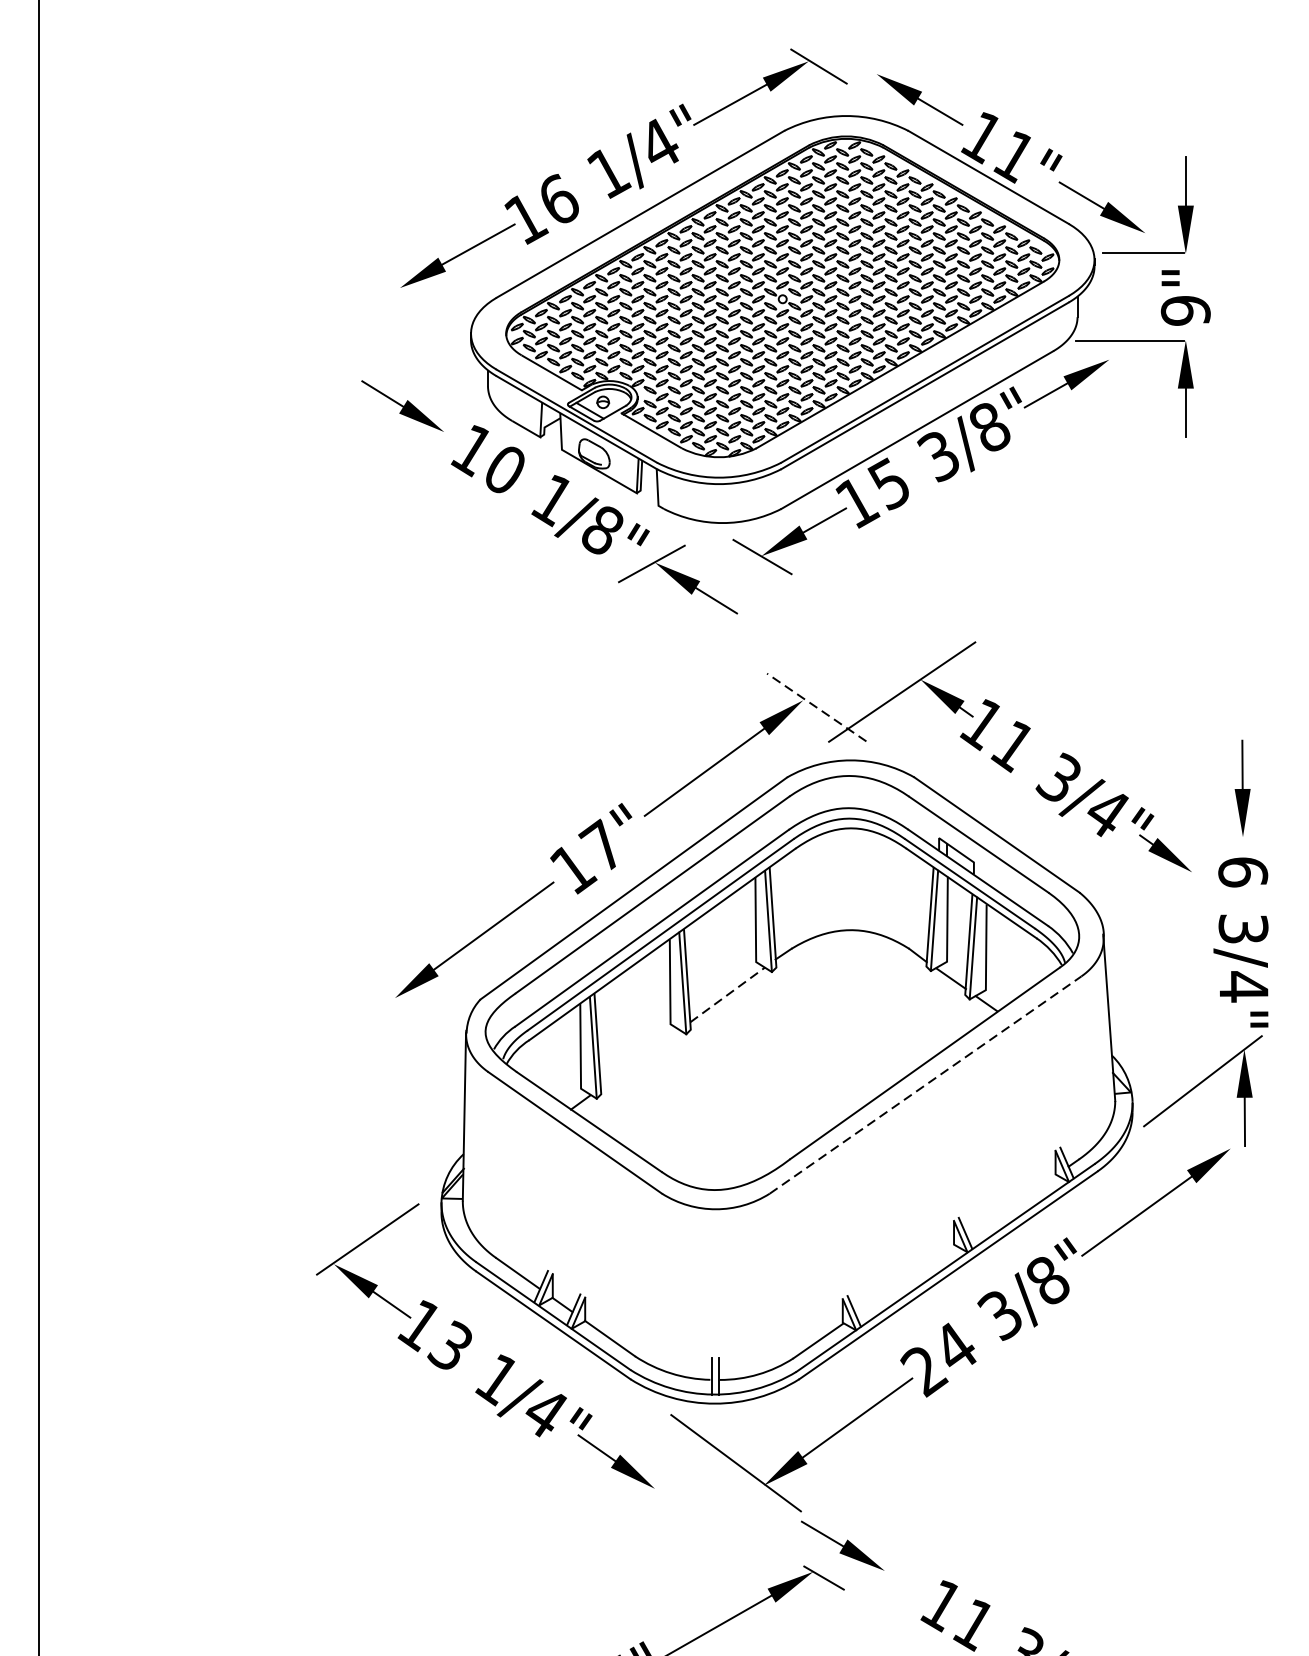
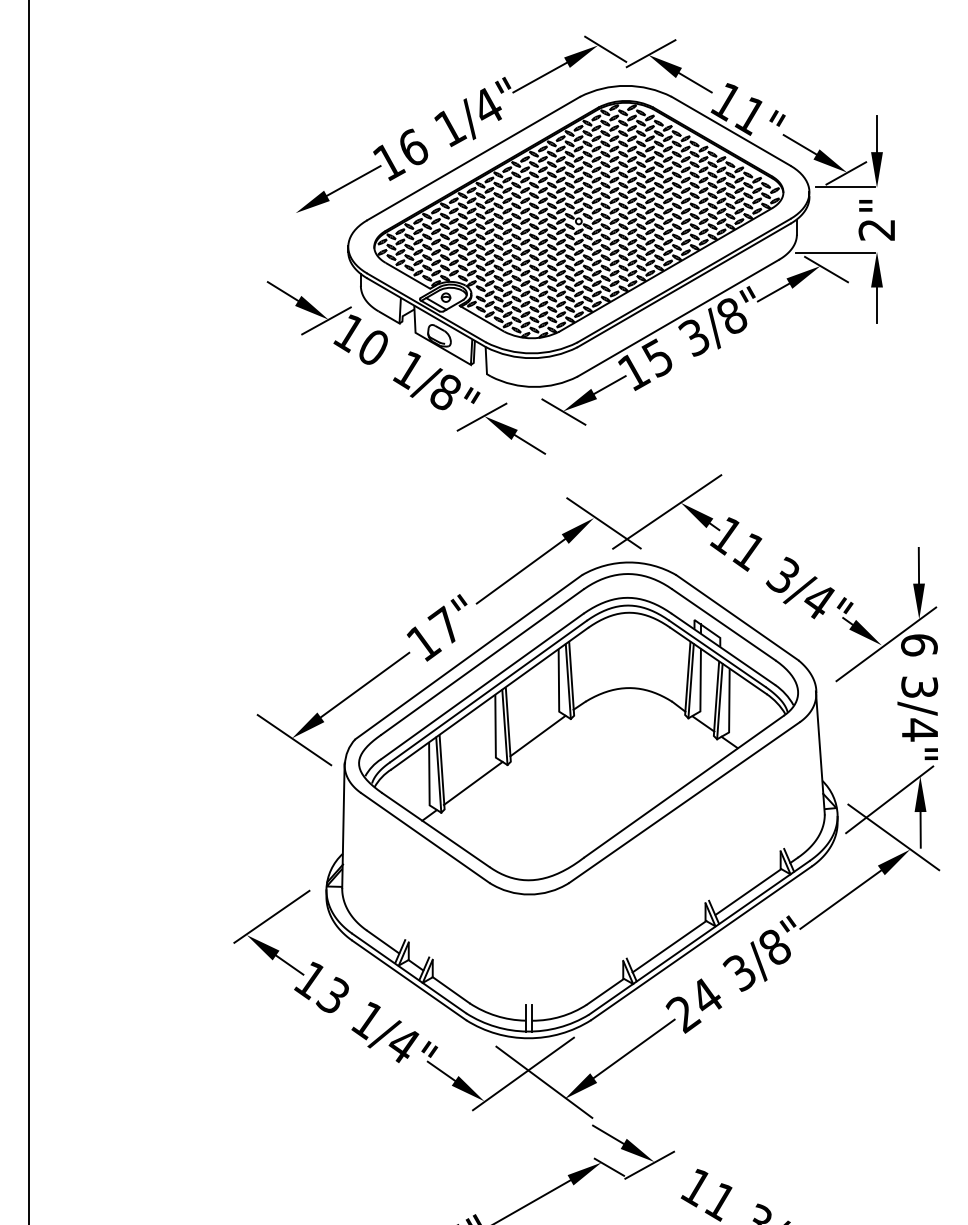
line: (879, 72) -> (650, 53), added
line: (1144, 234) -> (846, 173), added
text: (1185, 311) -> (876, 230), 9" -> 2"
line: (1117, 364) -> (826, 269), added
line: (441, 433) -> (326, 320), added
line: (816, 707) -> (603, 523), dashed -> solid
line: (1198, 871) -> (886, 644), added
line: (728, 994) -> (538, 735), dashed -> solid
line: (398, 1001) -> (294, 740), added
line: (638, 1057) -> (472, 782), added
line: (925, 1084) -> (684, 802), dashed -> solid
line: (1208, 1132) -> (893, 837), added
line: (1012, 1205) -> (748, 891), added
line: (905, 1279) -> (669, 946), added
line: (707, 1451) -> (523, 1073), added
line: (878, 1574) -> (649, 1164), added

